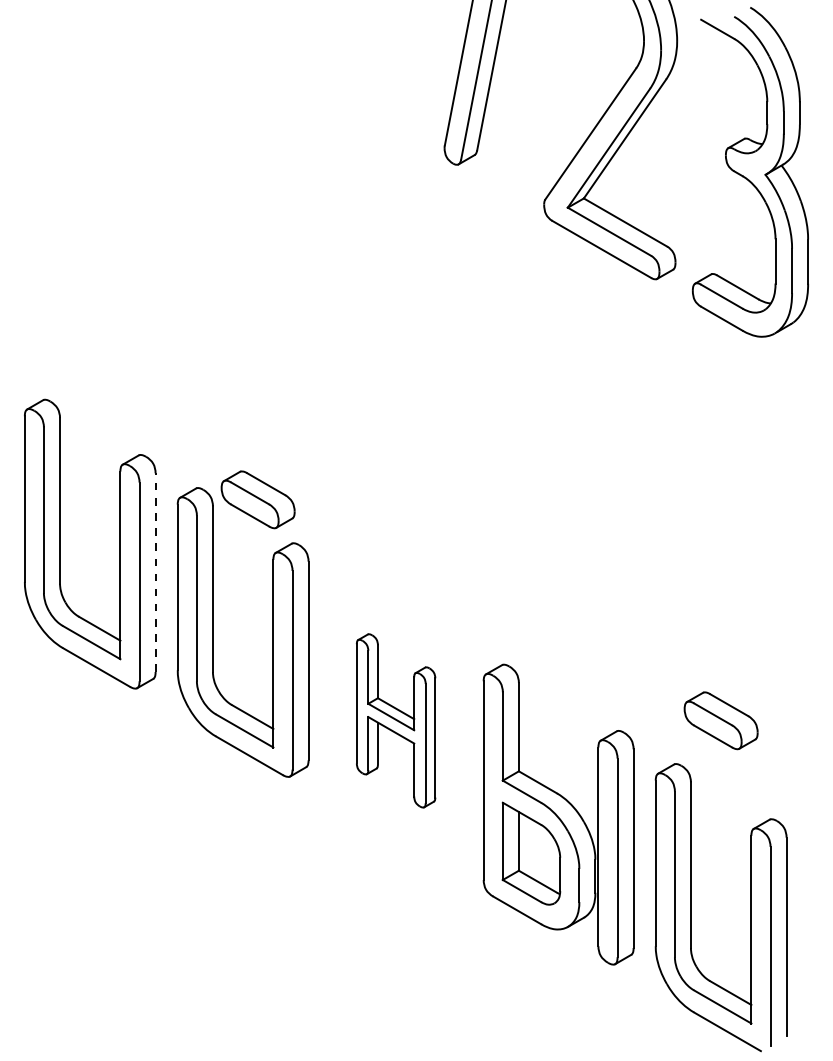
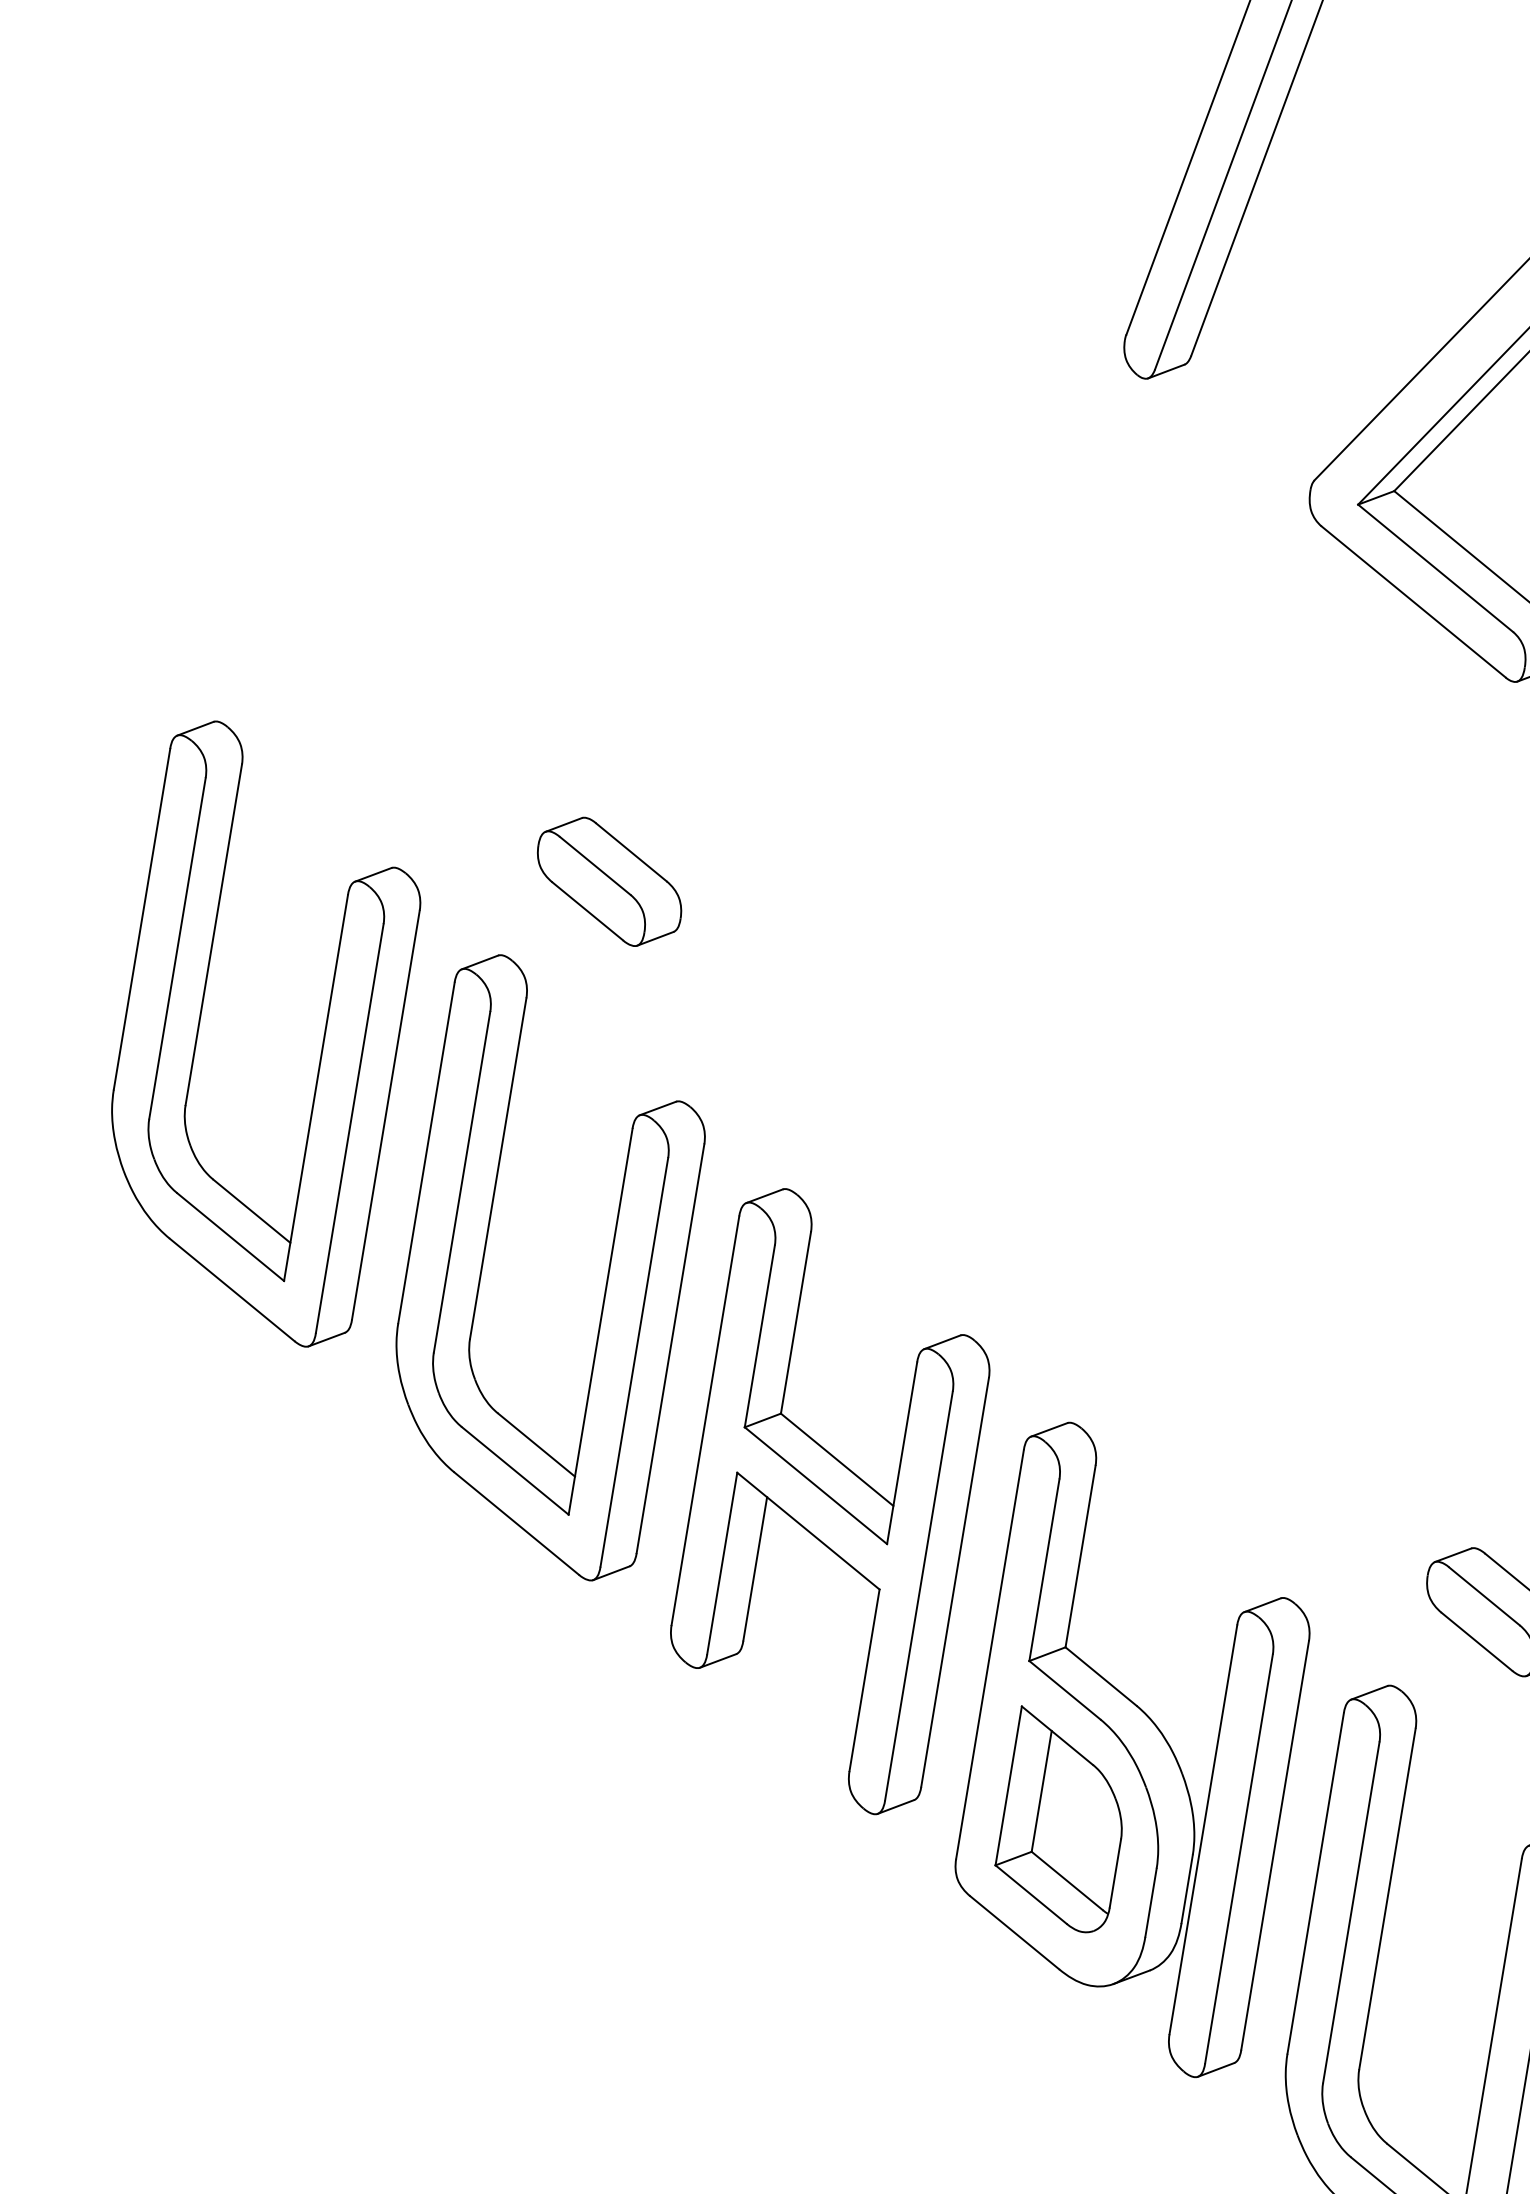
part: (257, 499) -> (608, 880), moved
line: (155, 572) -> (385, 1114), dashed -> solid
part: (395, 720) -> (829, 1500), size x1.67

